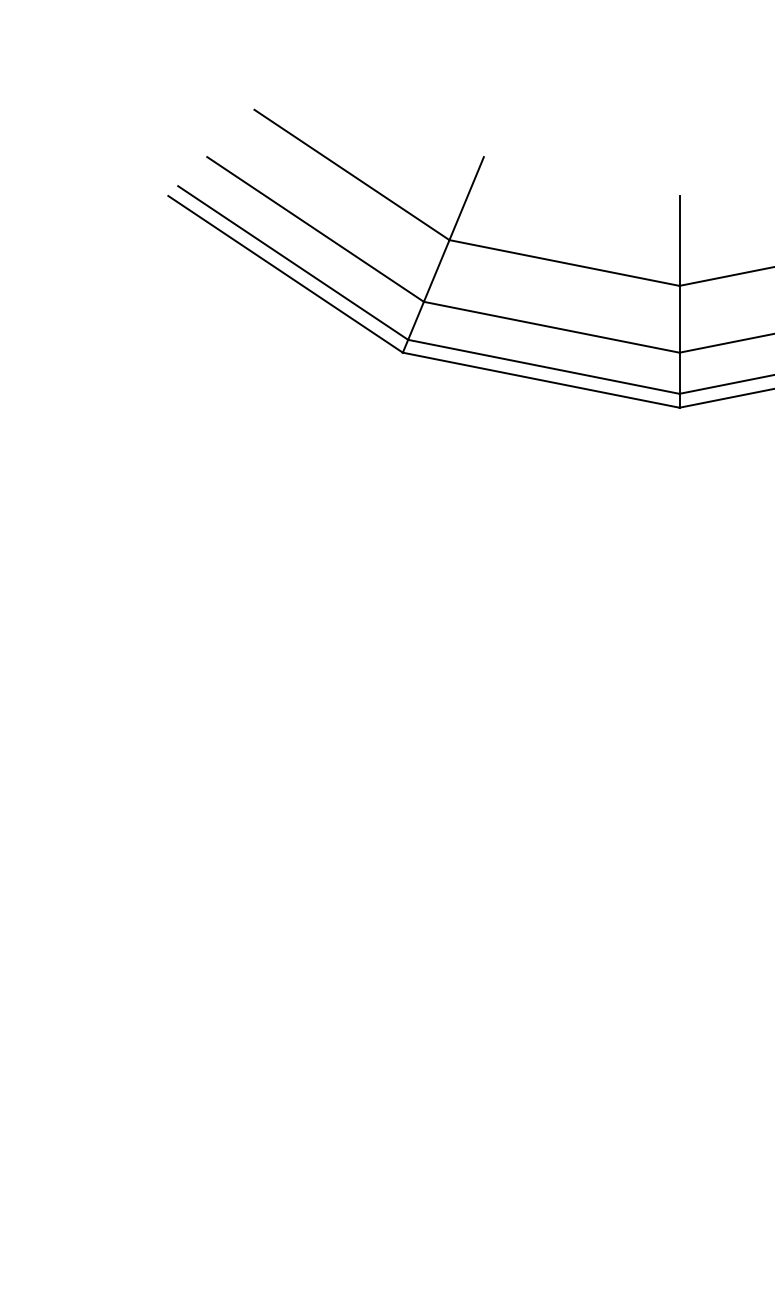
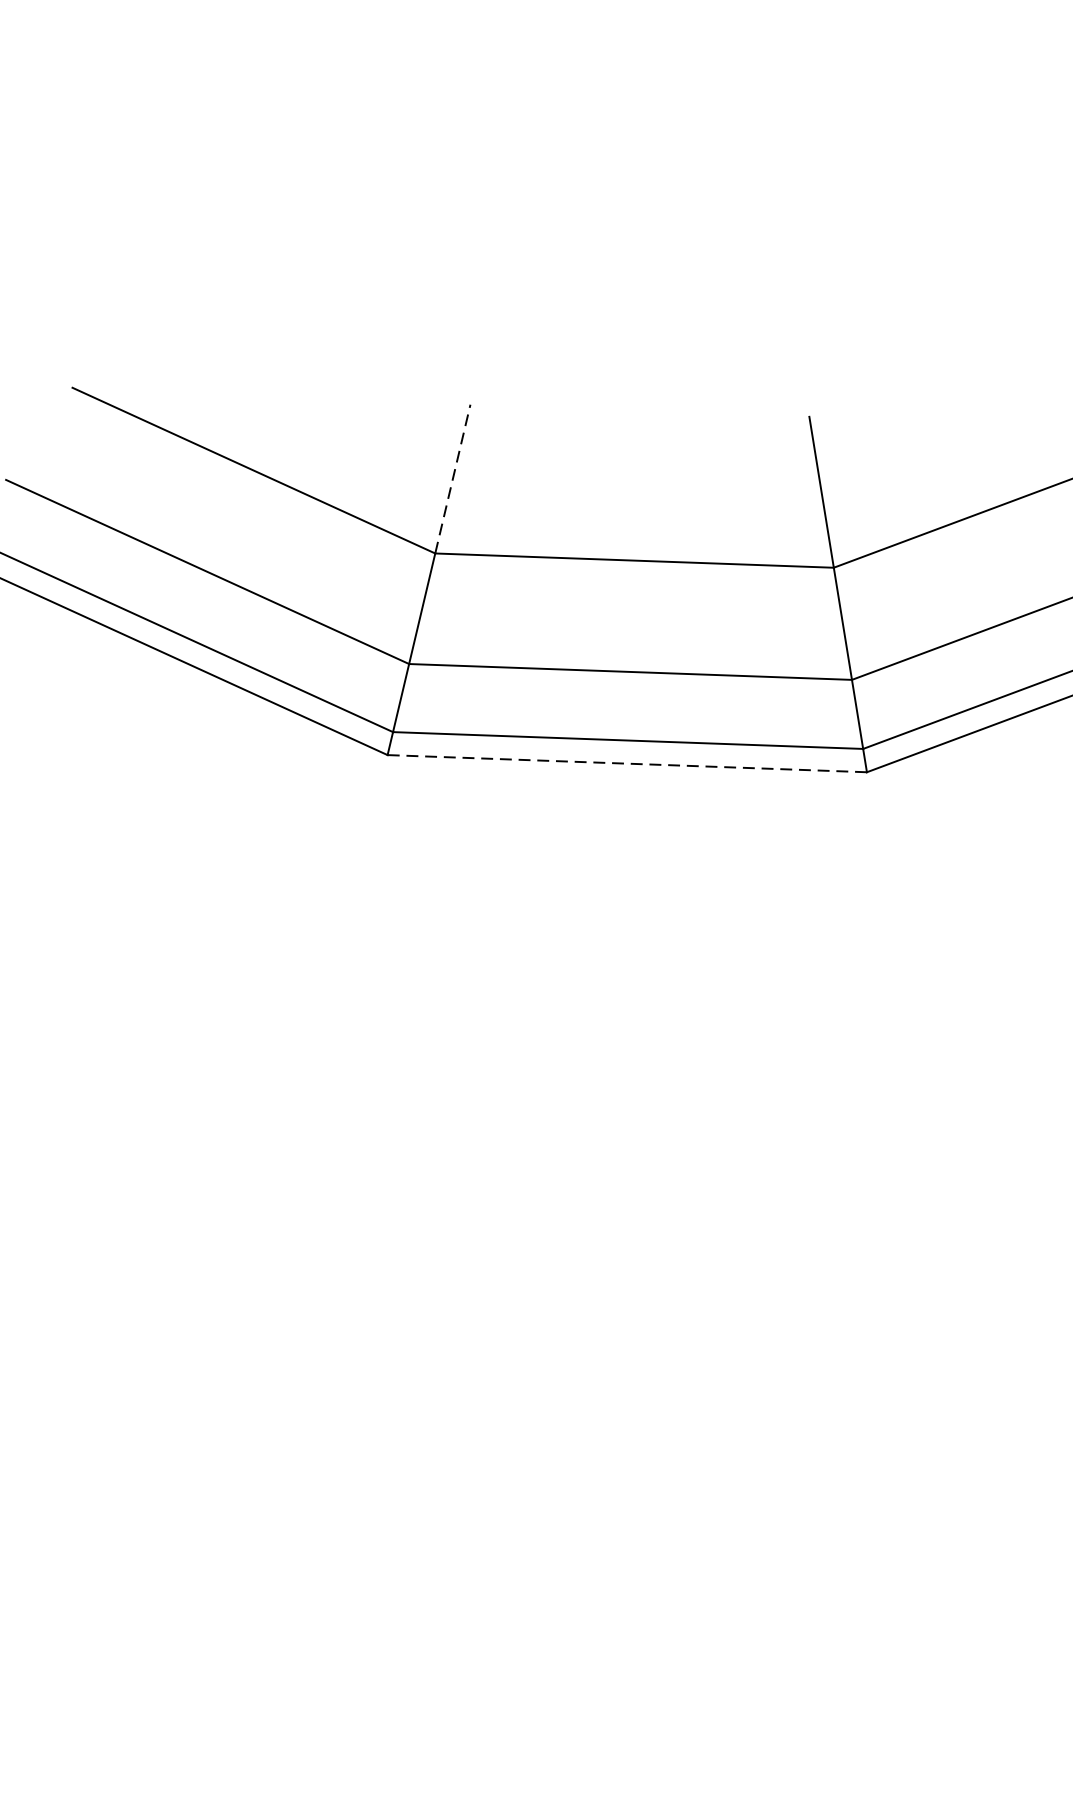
line: (466, 198) -> (452, 478), solid -> dashed
line: (540, 380) -> (626, 764), solid -> dashed

